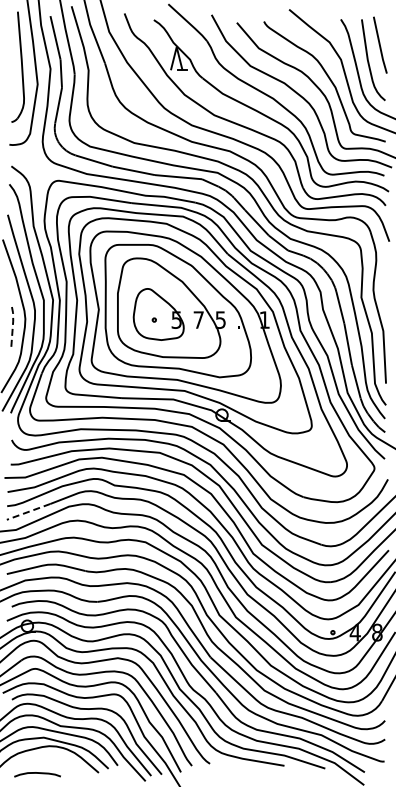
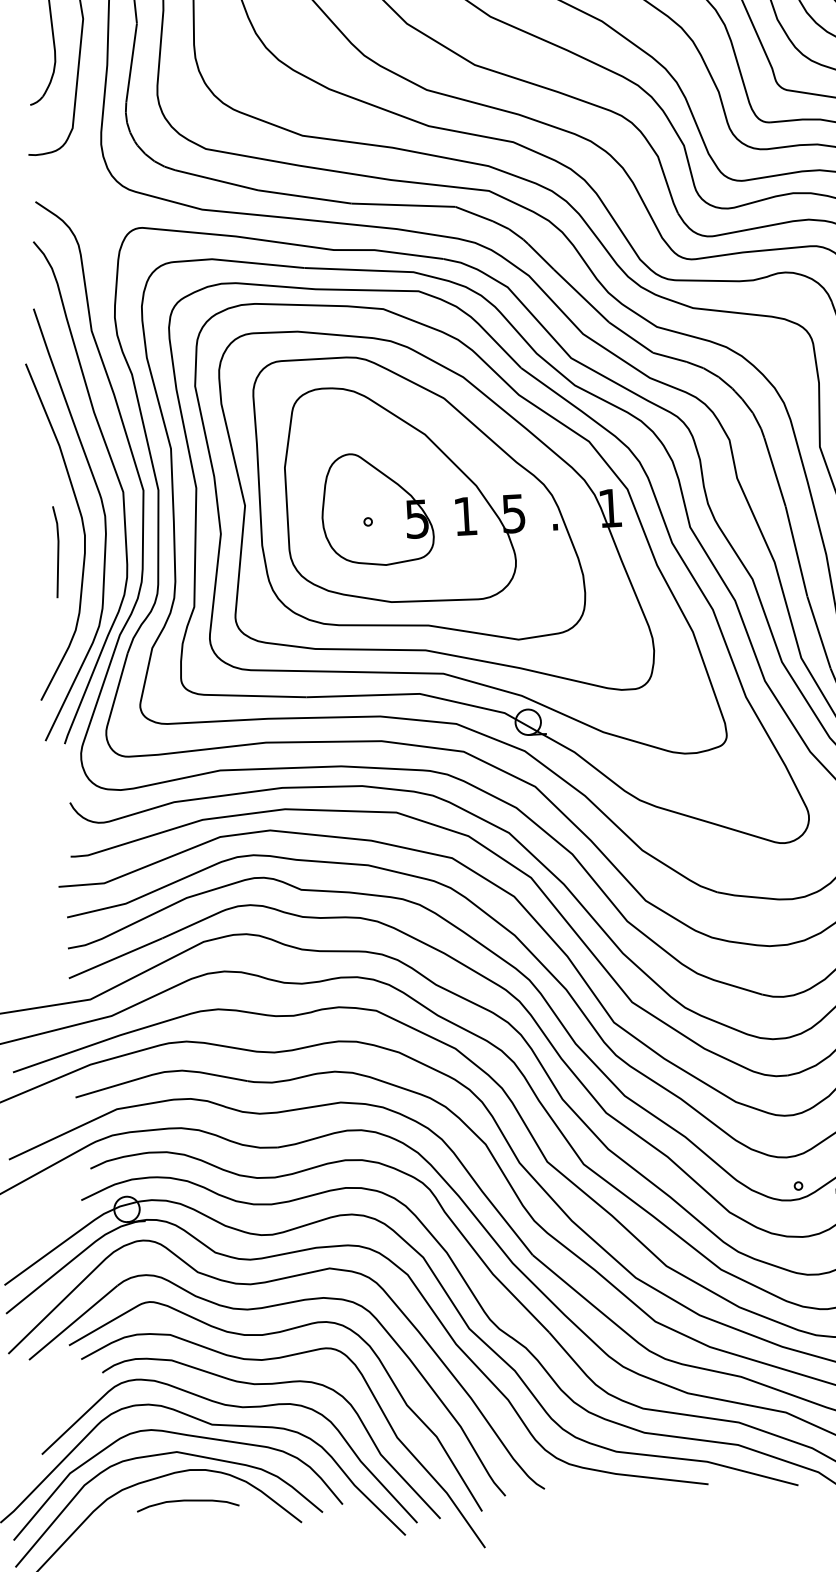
text: (198, 319) -> (464, 515), 7 -> 1
line: (13, 324) -> (59, 548), dashed -> solid
line: (28, 512) -> (115, 959), dashed -> solid
curve: (37, 773) -> (187, 1501), moved

